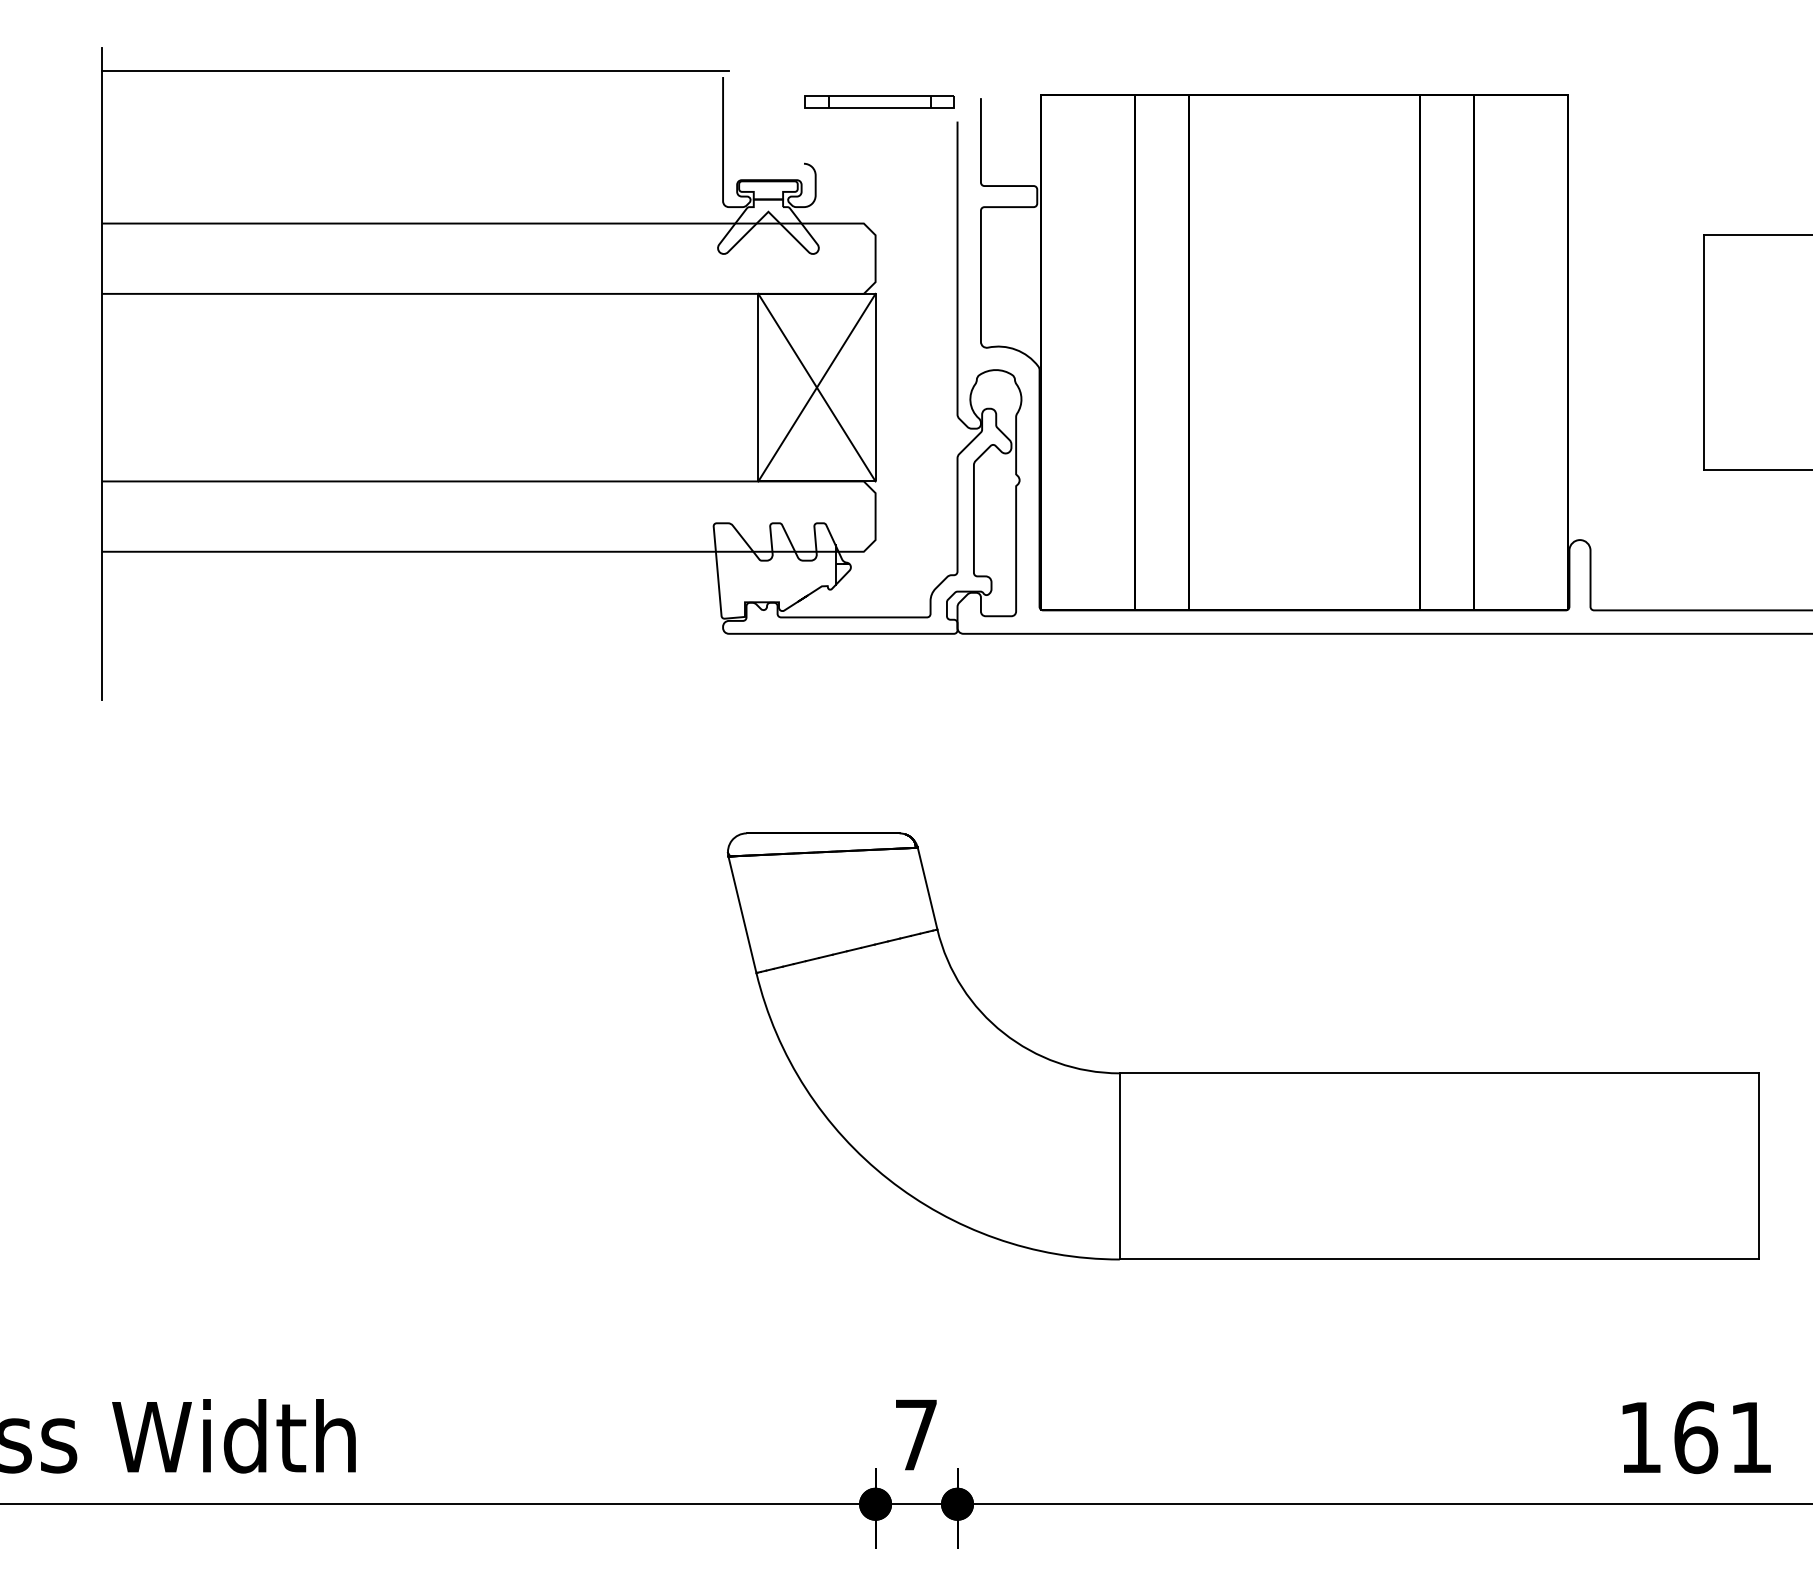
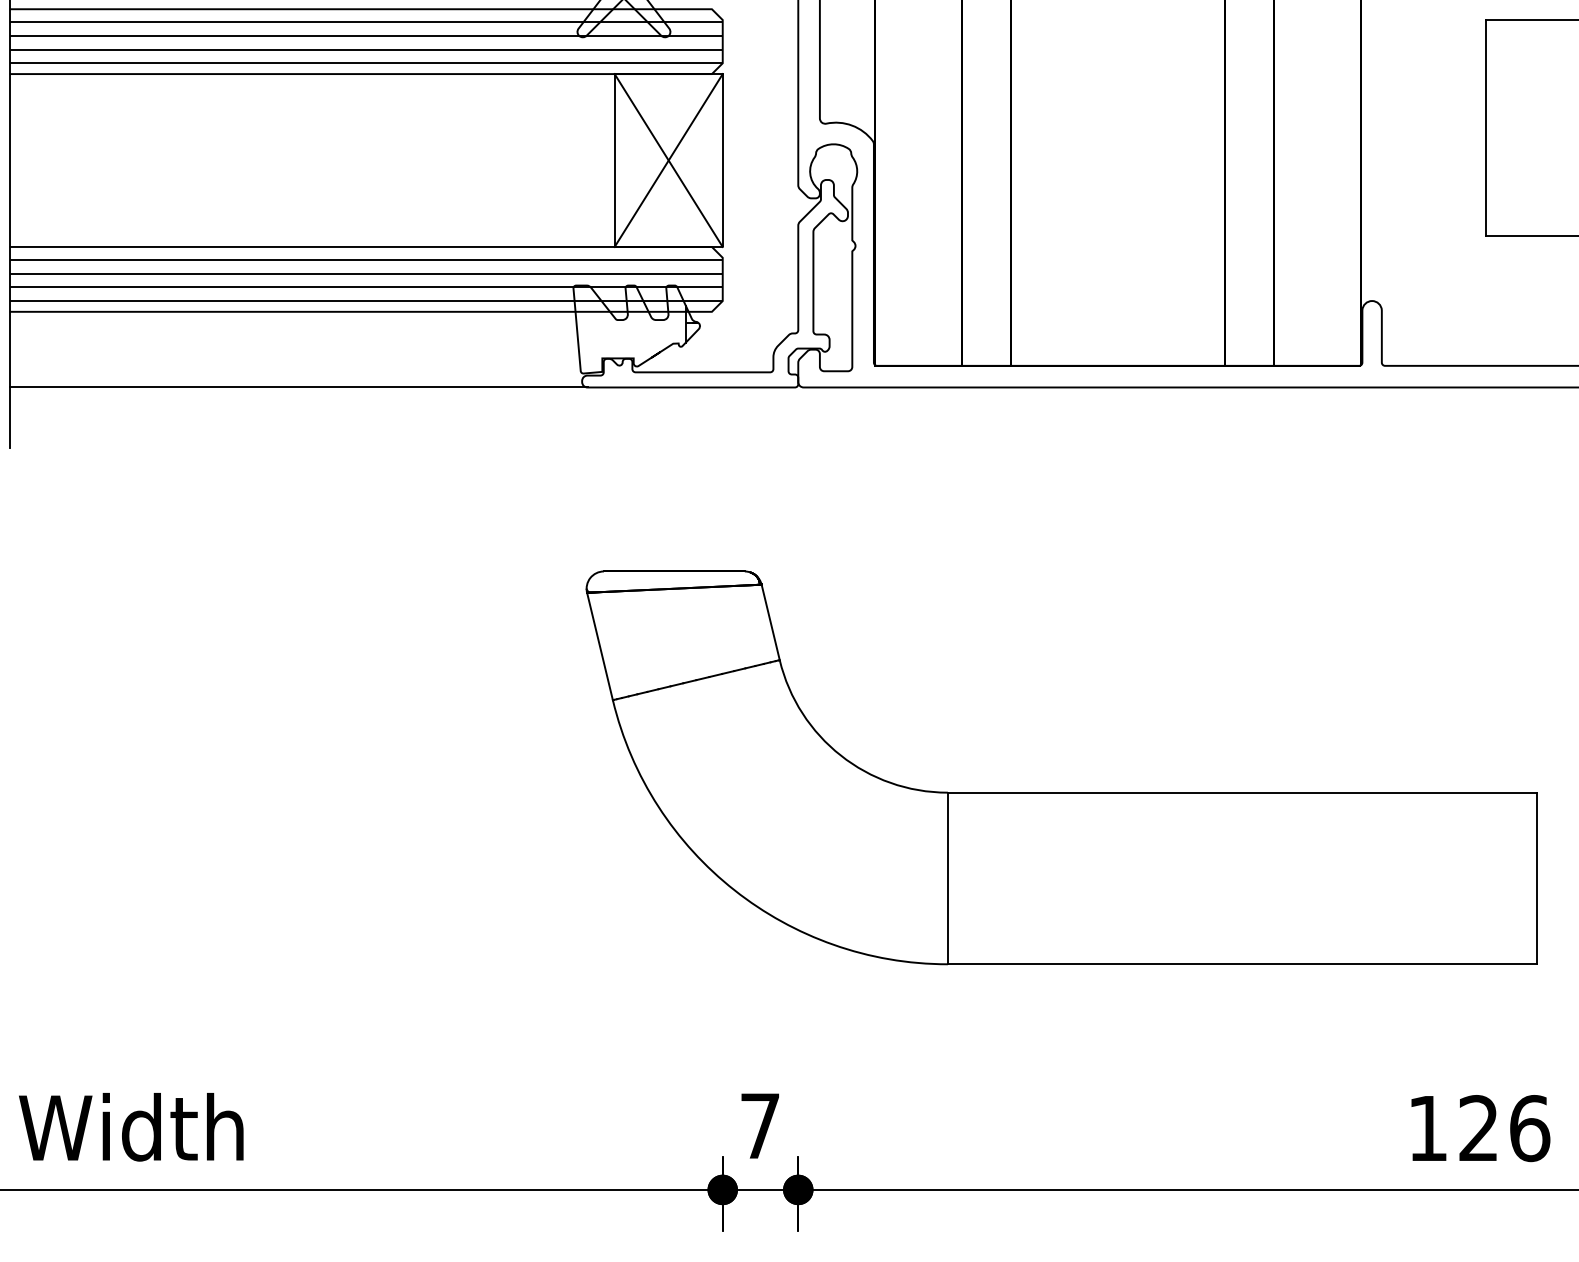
hatch: (488, 259) -> (365, 42), added
hatch: (488, 517) -> (365, 280), added
line: (415, 633) -> (298, 387), added
text: (1723, 1437) -> (1504, 1128), 161 -> 126

